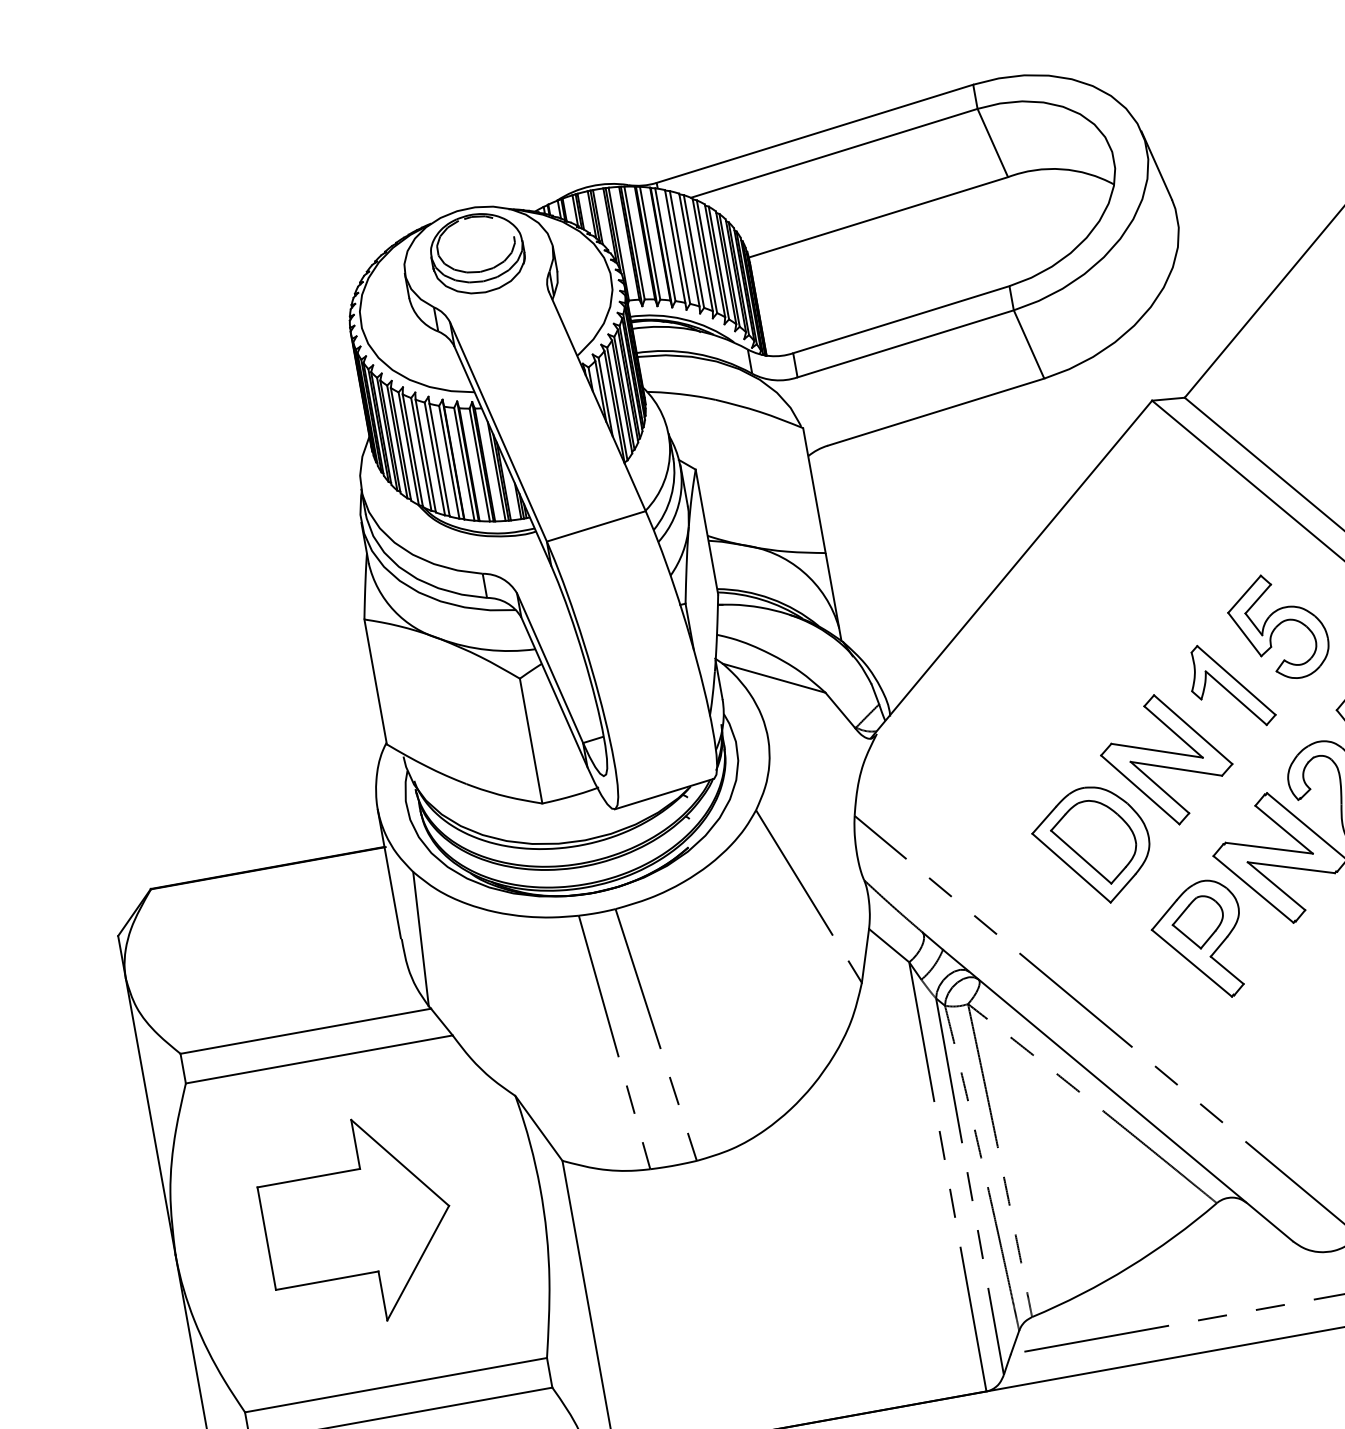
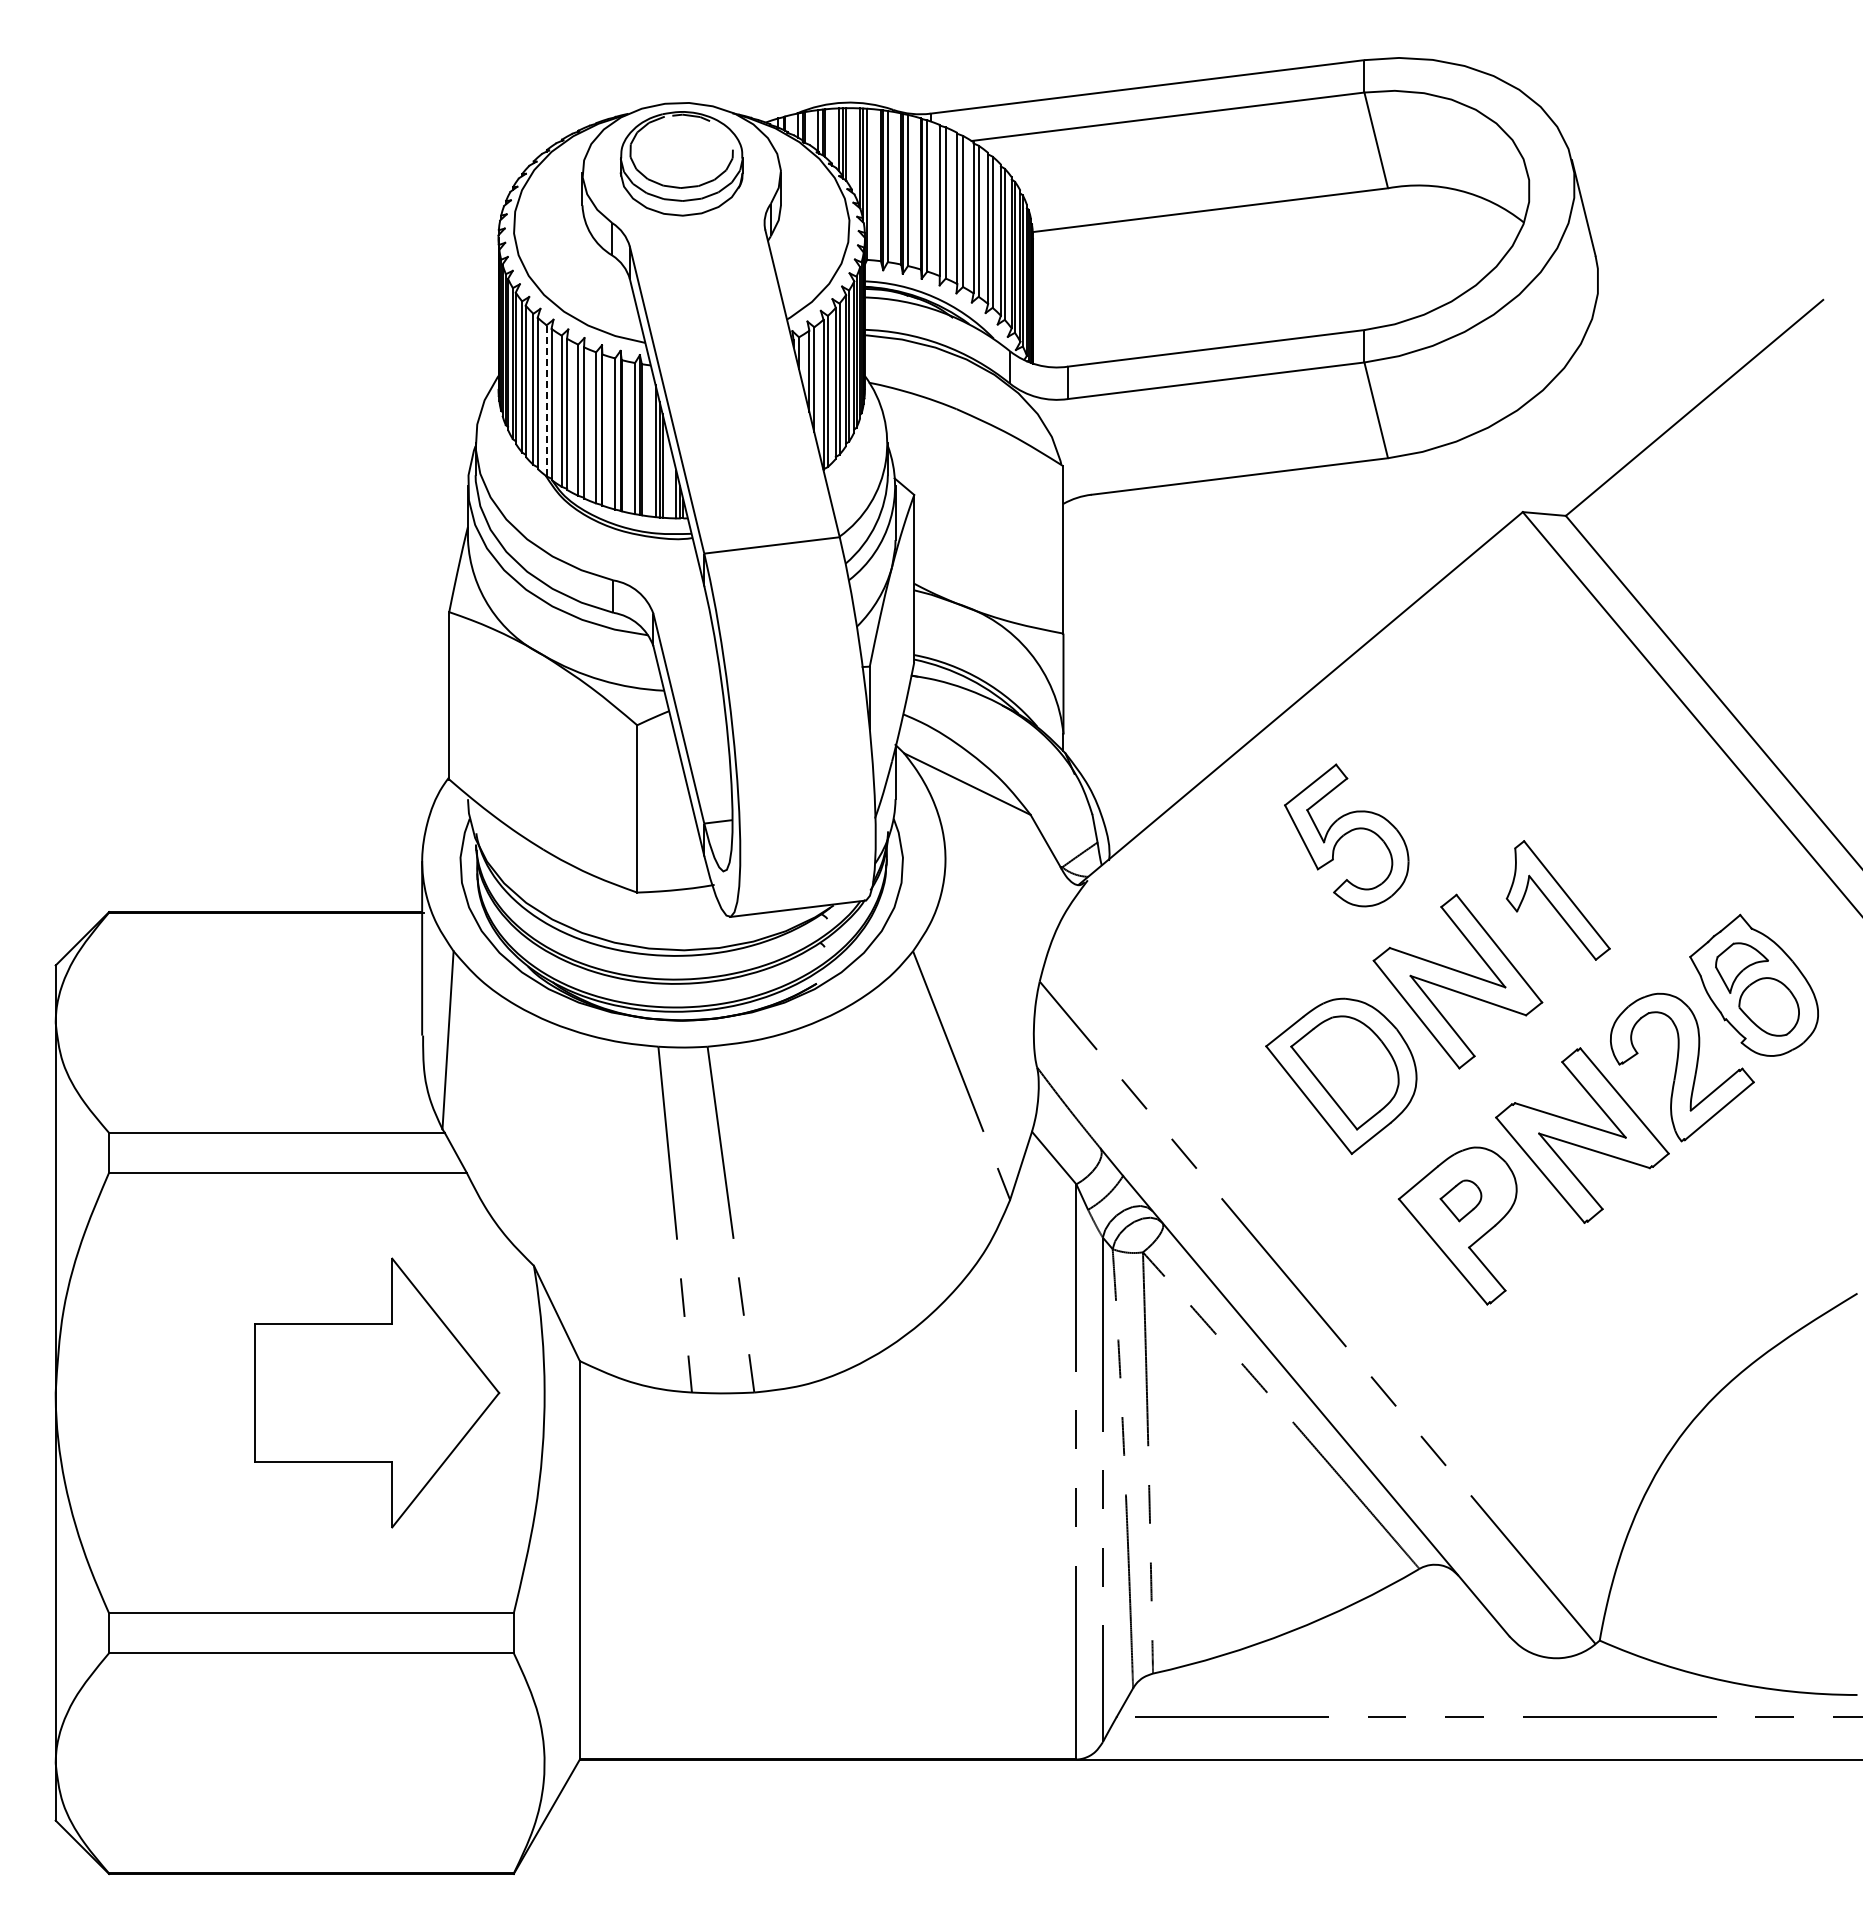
line: (408, 448) -> (546, 400), solid -> dashed
part: (1278, 627) -> (1346, 835), moved
part: (1198, 922) -> (1460, 1200), size x0.6
part: (358, 1221) -> (377, 1392), moved

